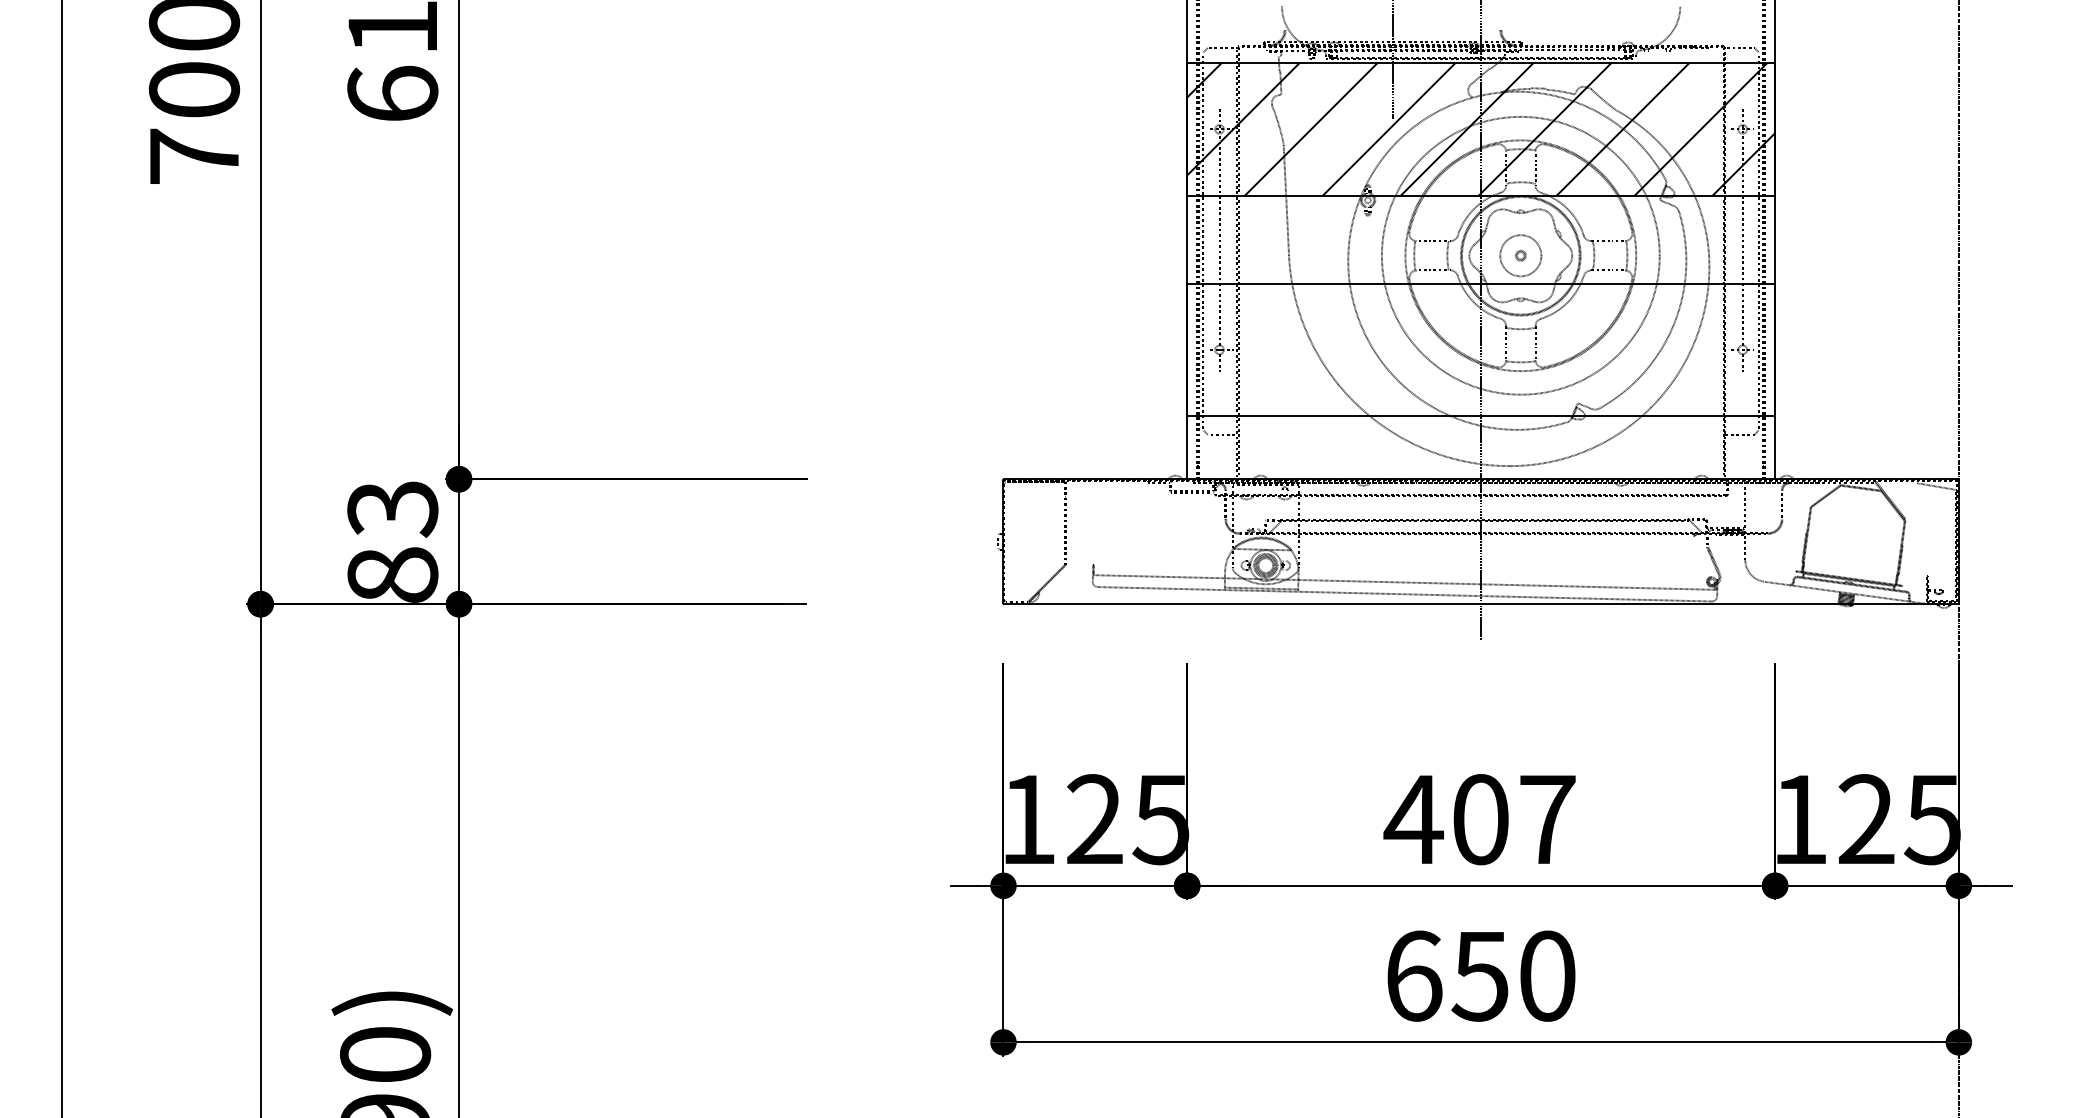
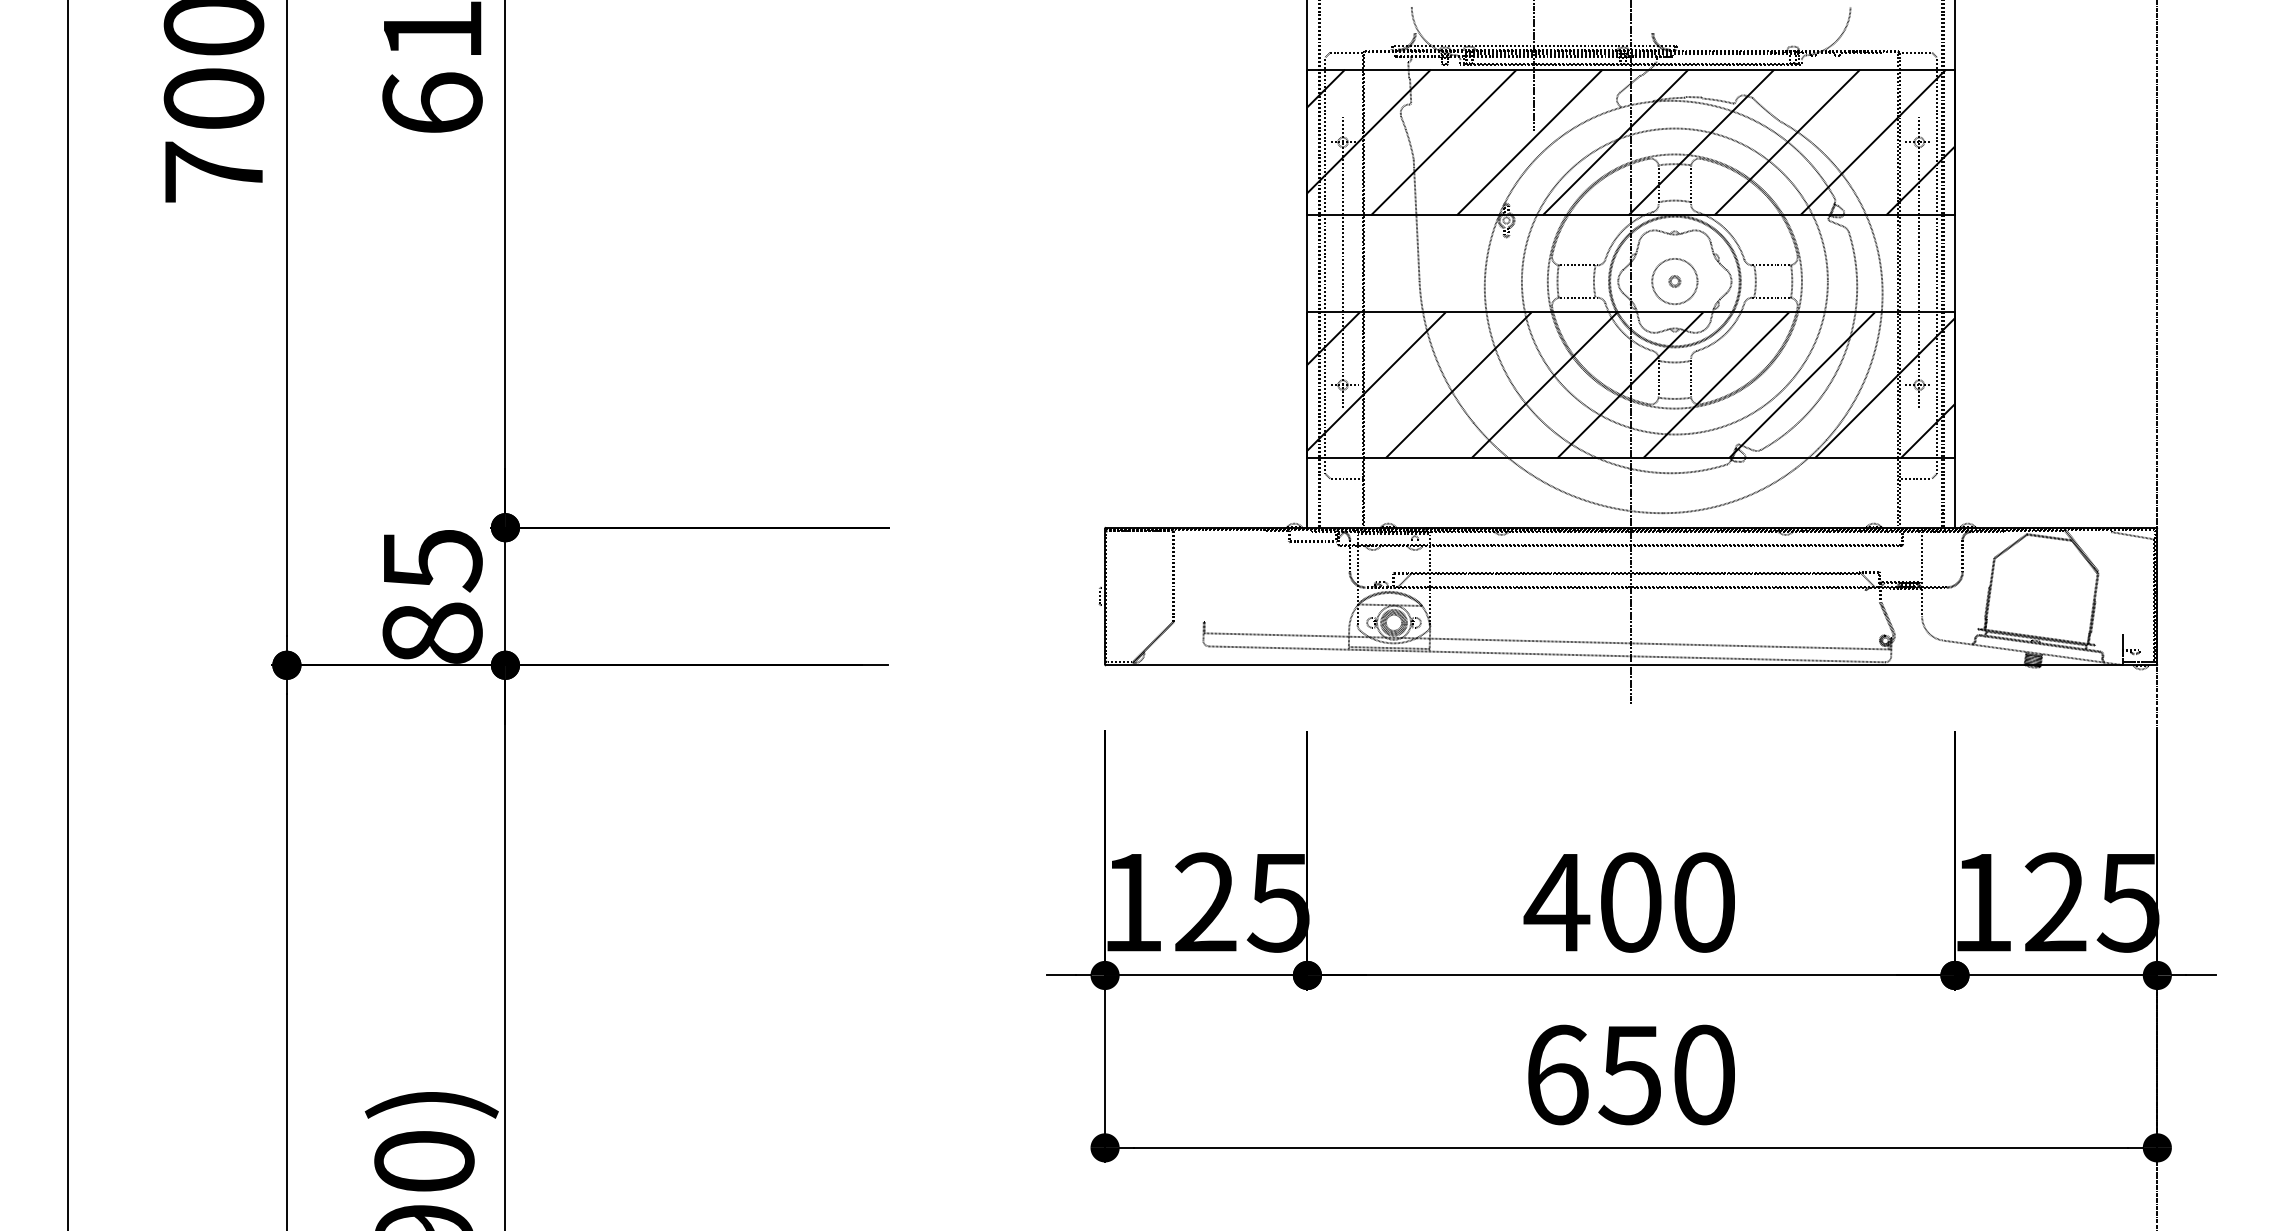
hatch: (1481, 349) -> (1631, 384), added
text: (392, 509) -> (432, 560), 83 -> 85
text: (1547, 819) -> (1704, 902), 407 -> 400

